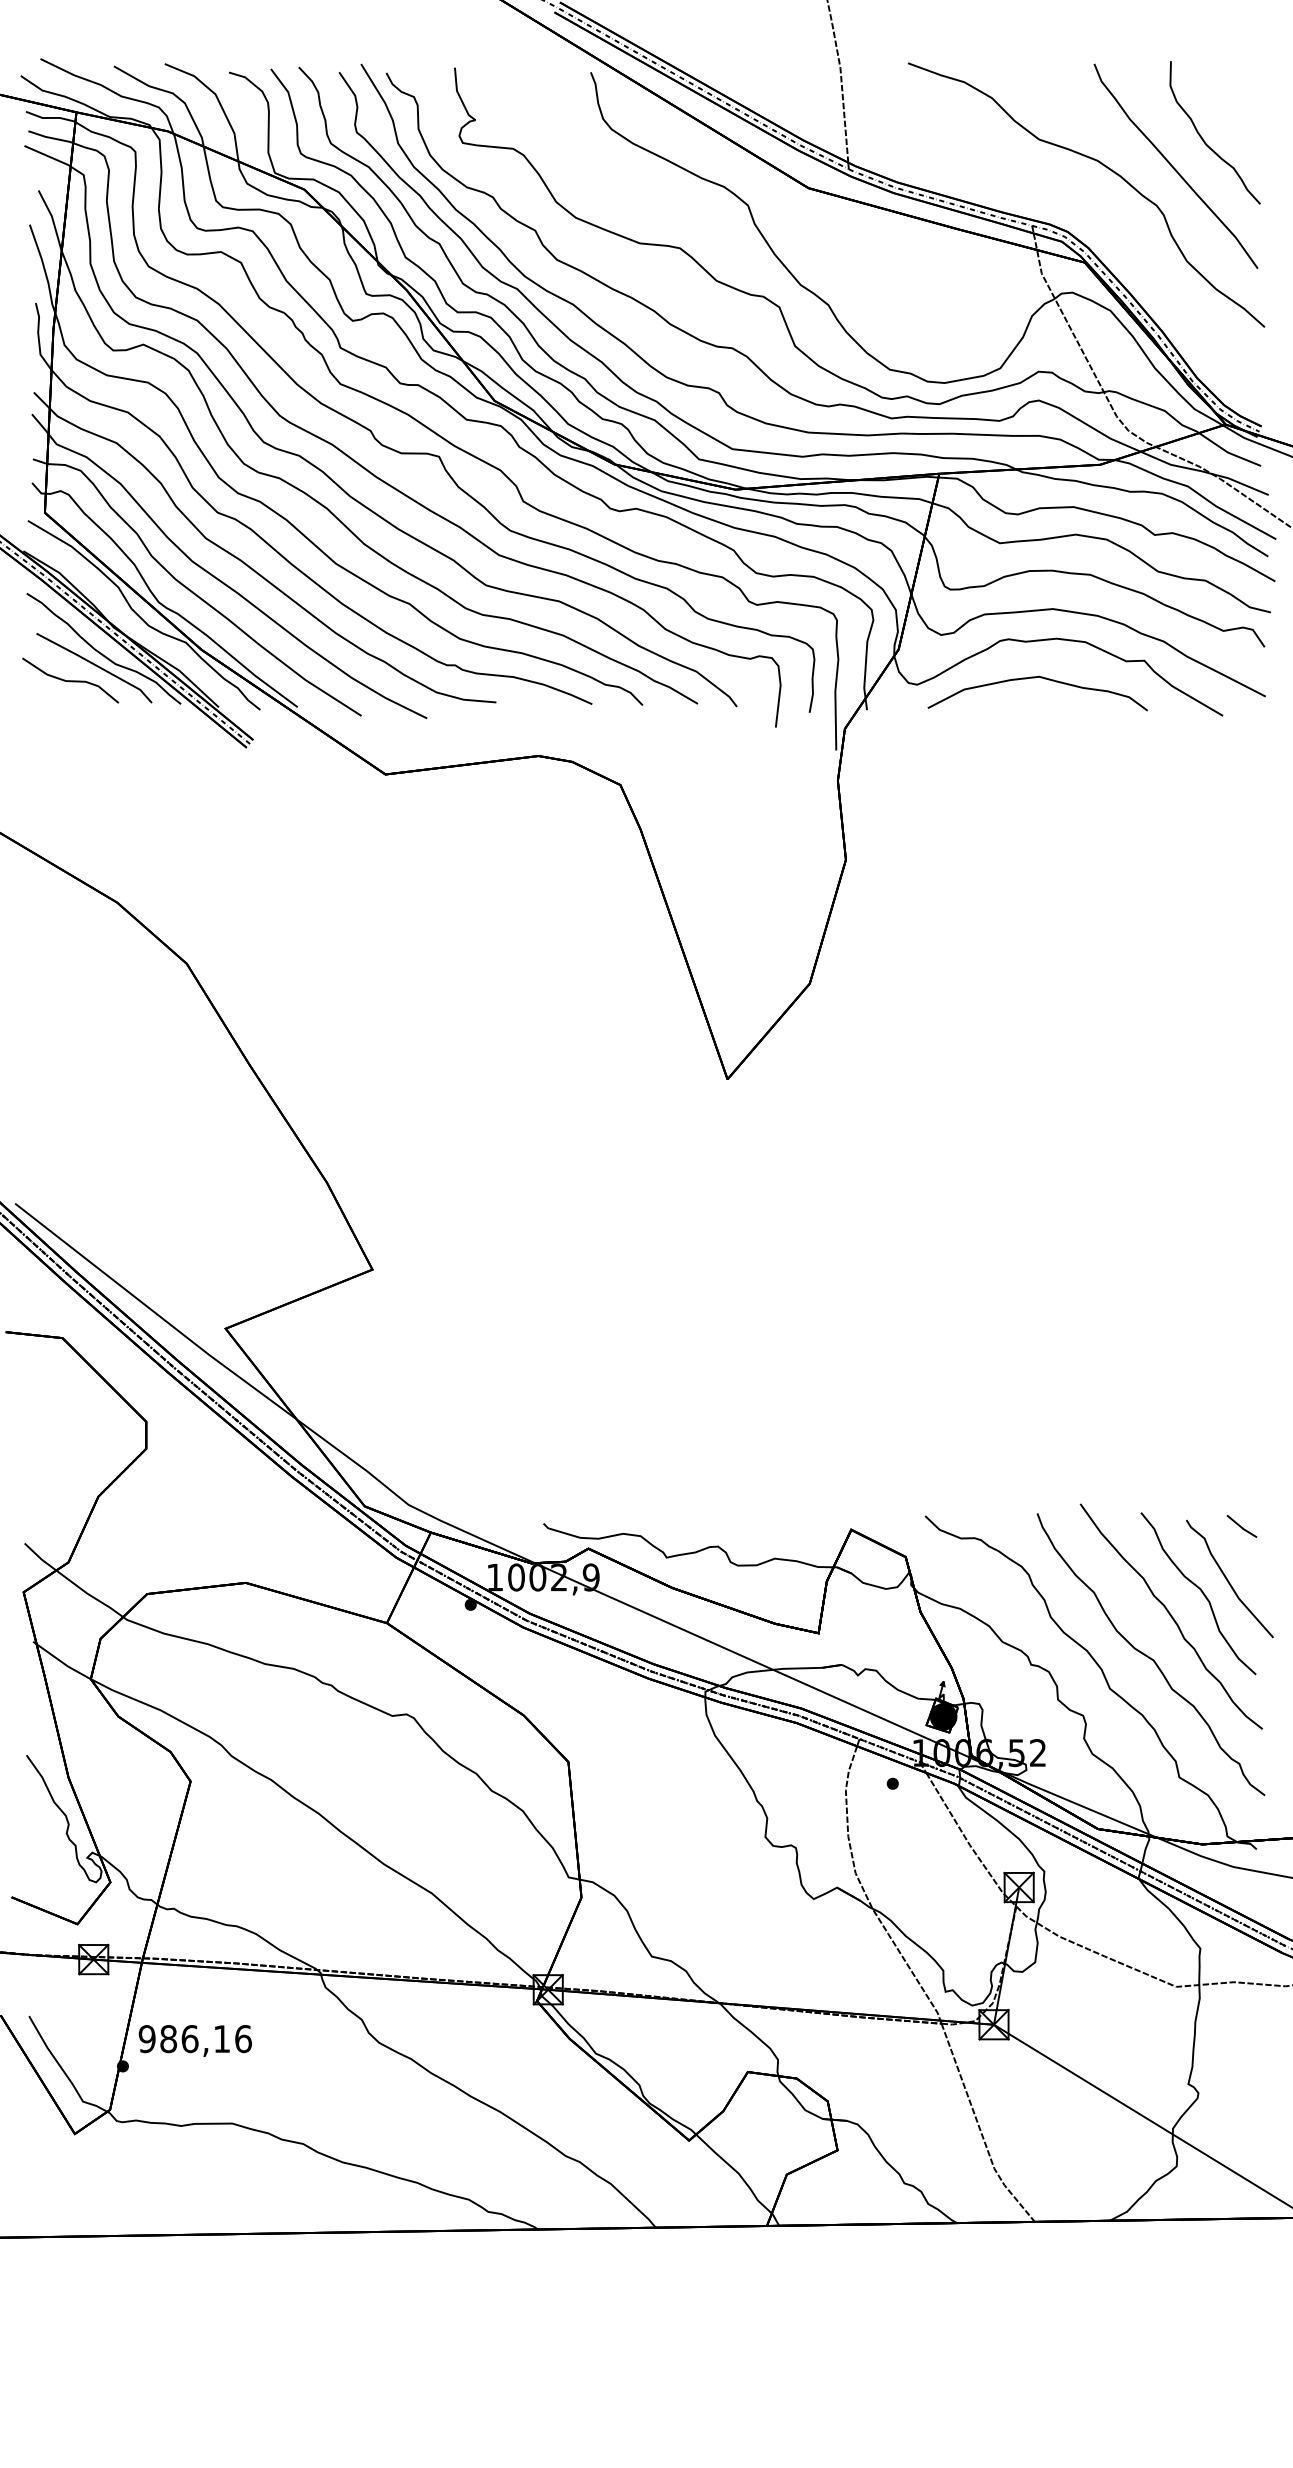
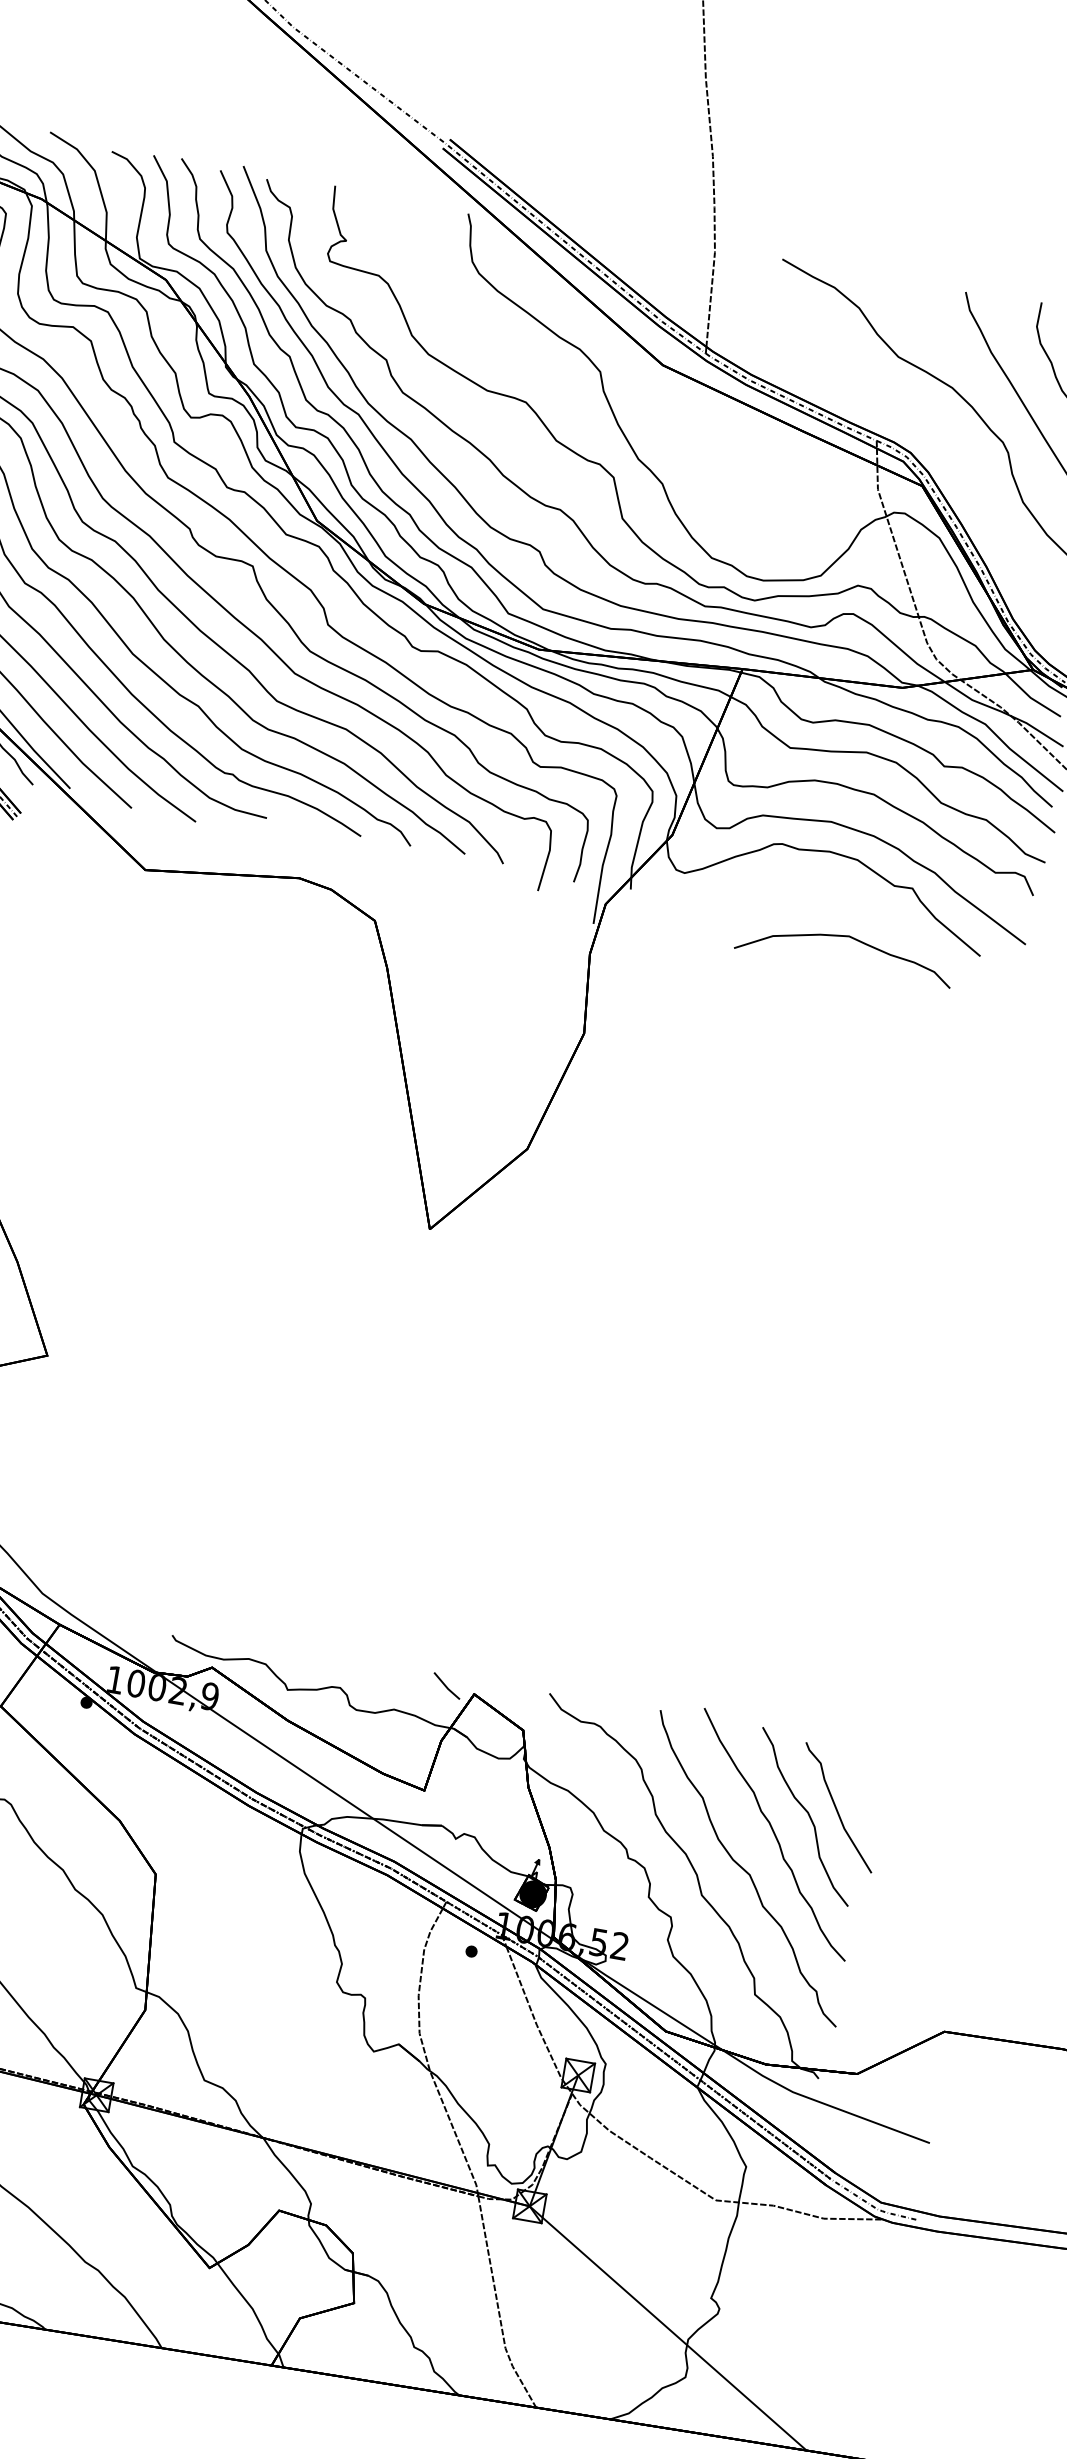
curve: (1035, 678) -> (845, 937), moved
line: (1240, 1525) -> (445, 1684), moved

